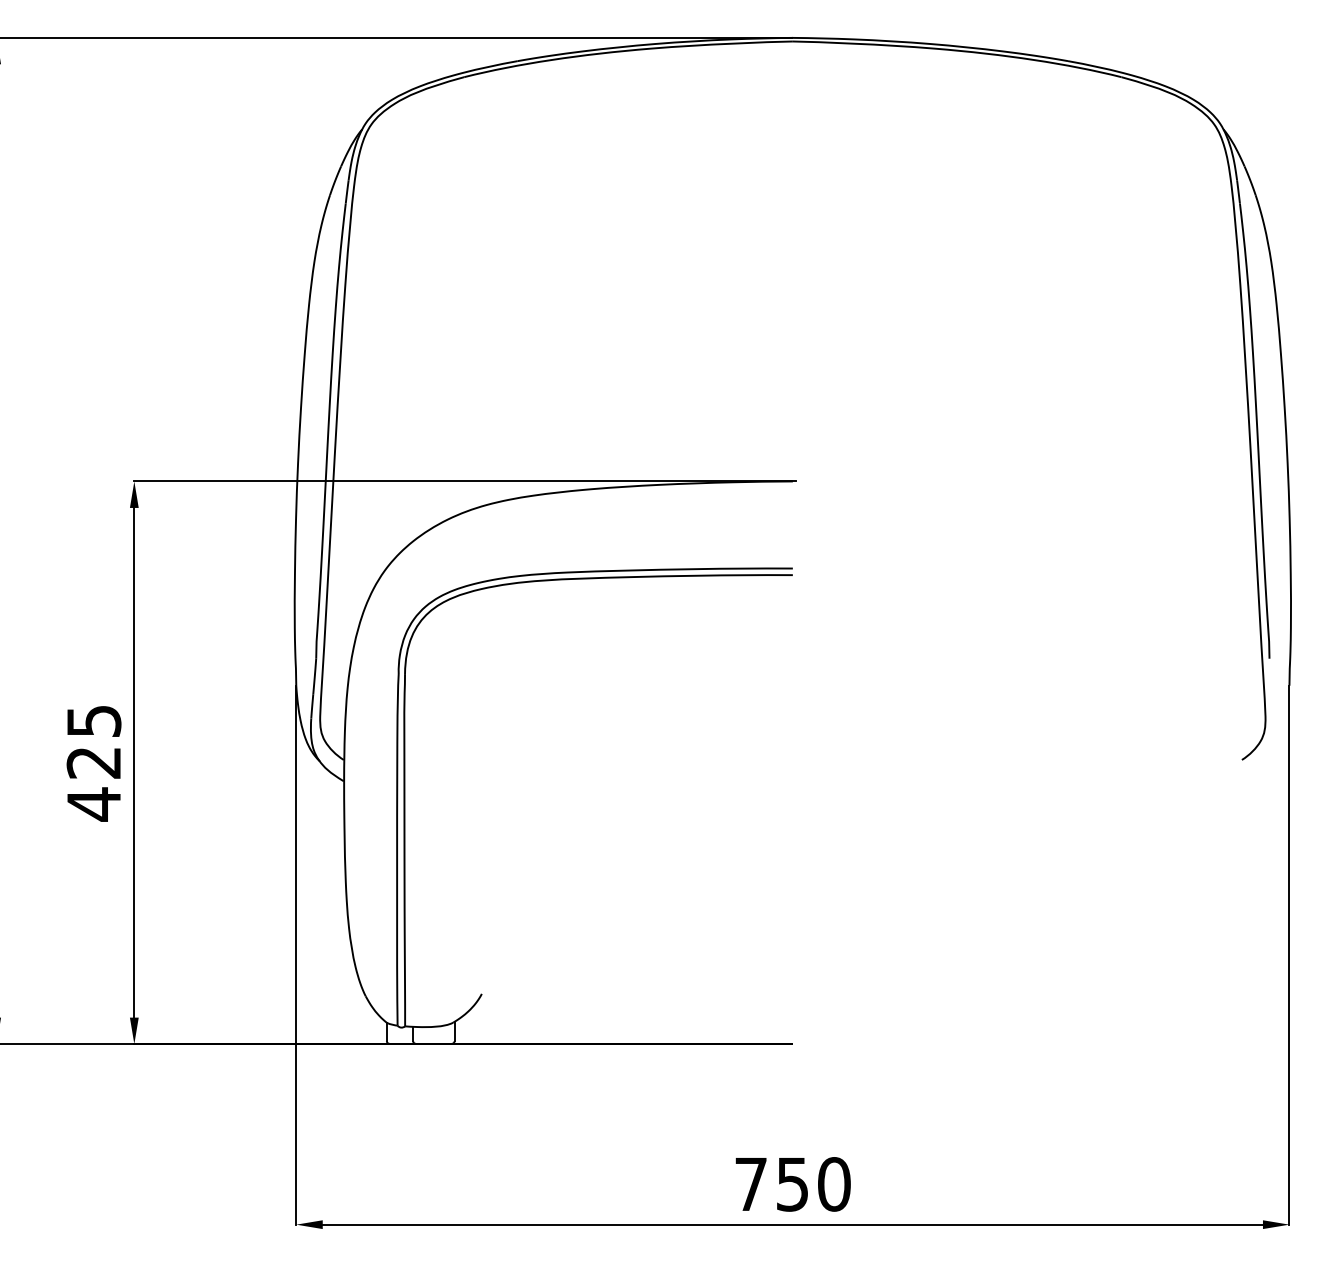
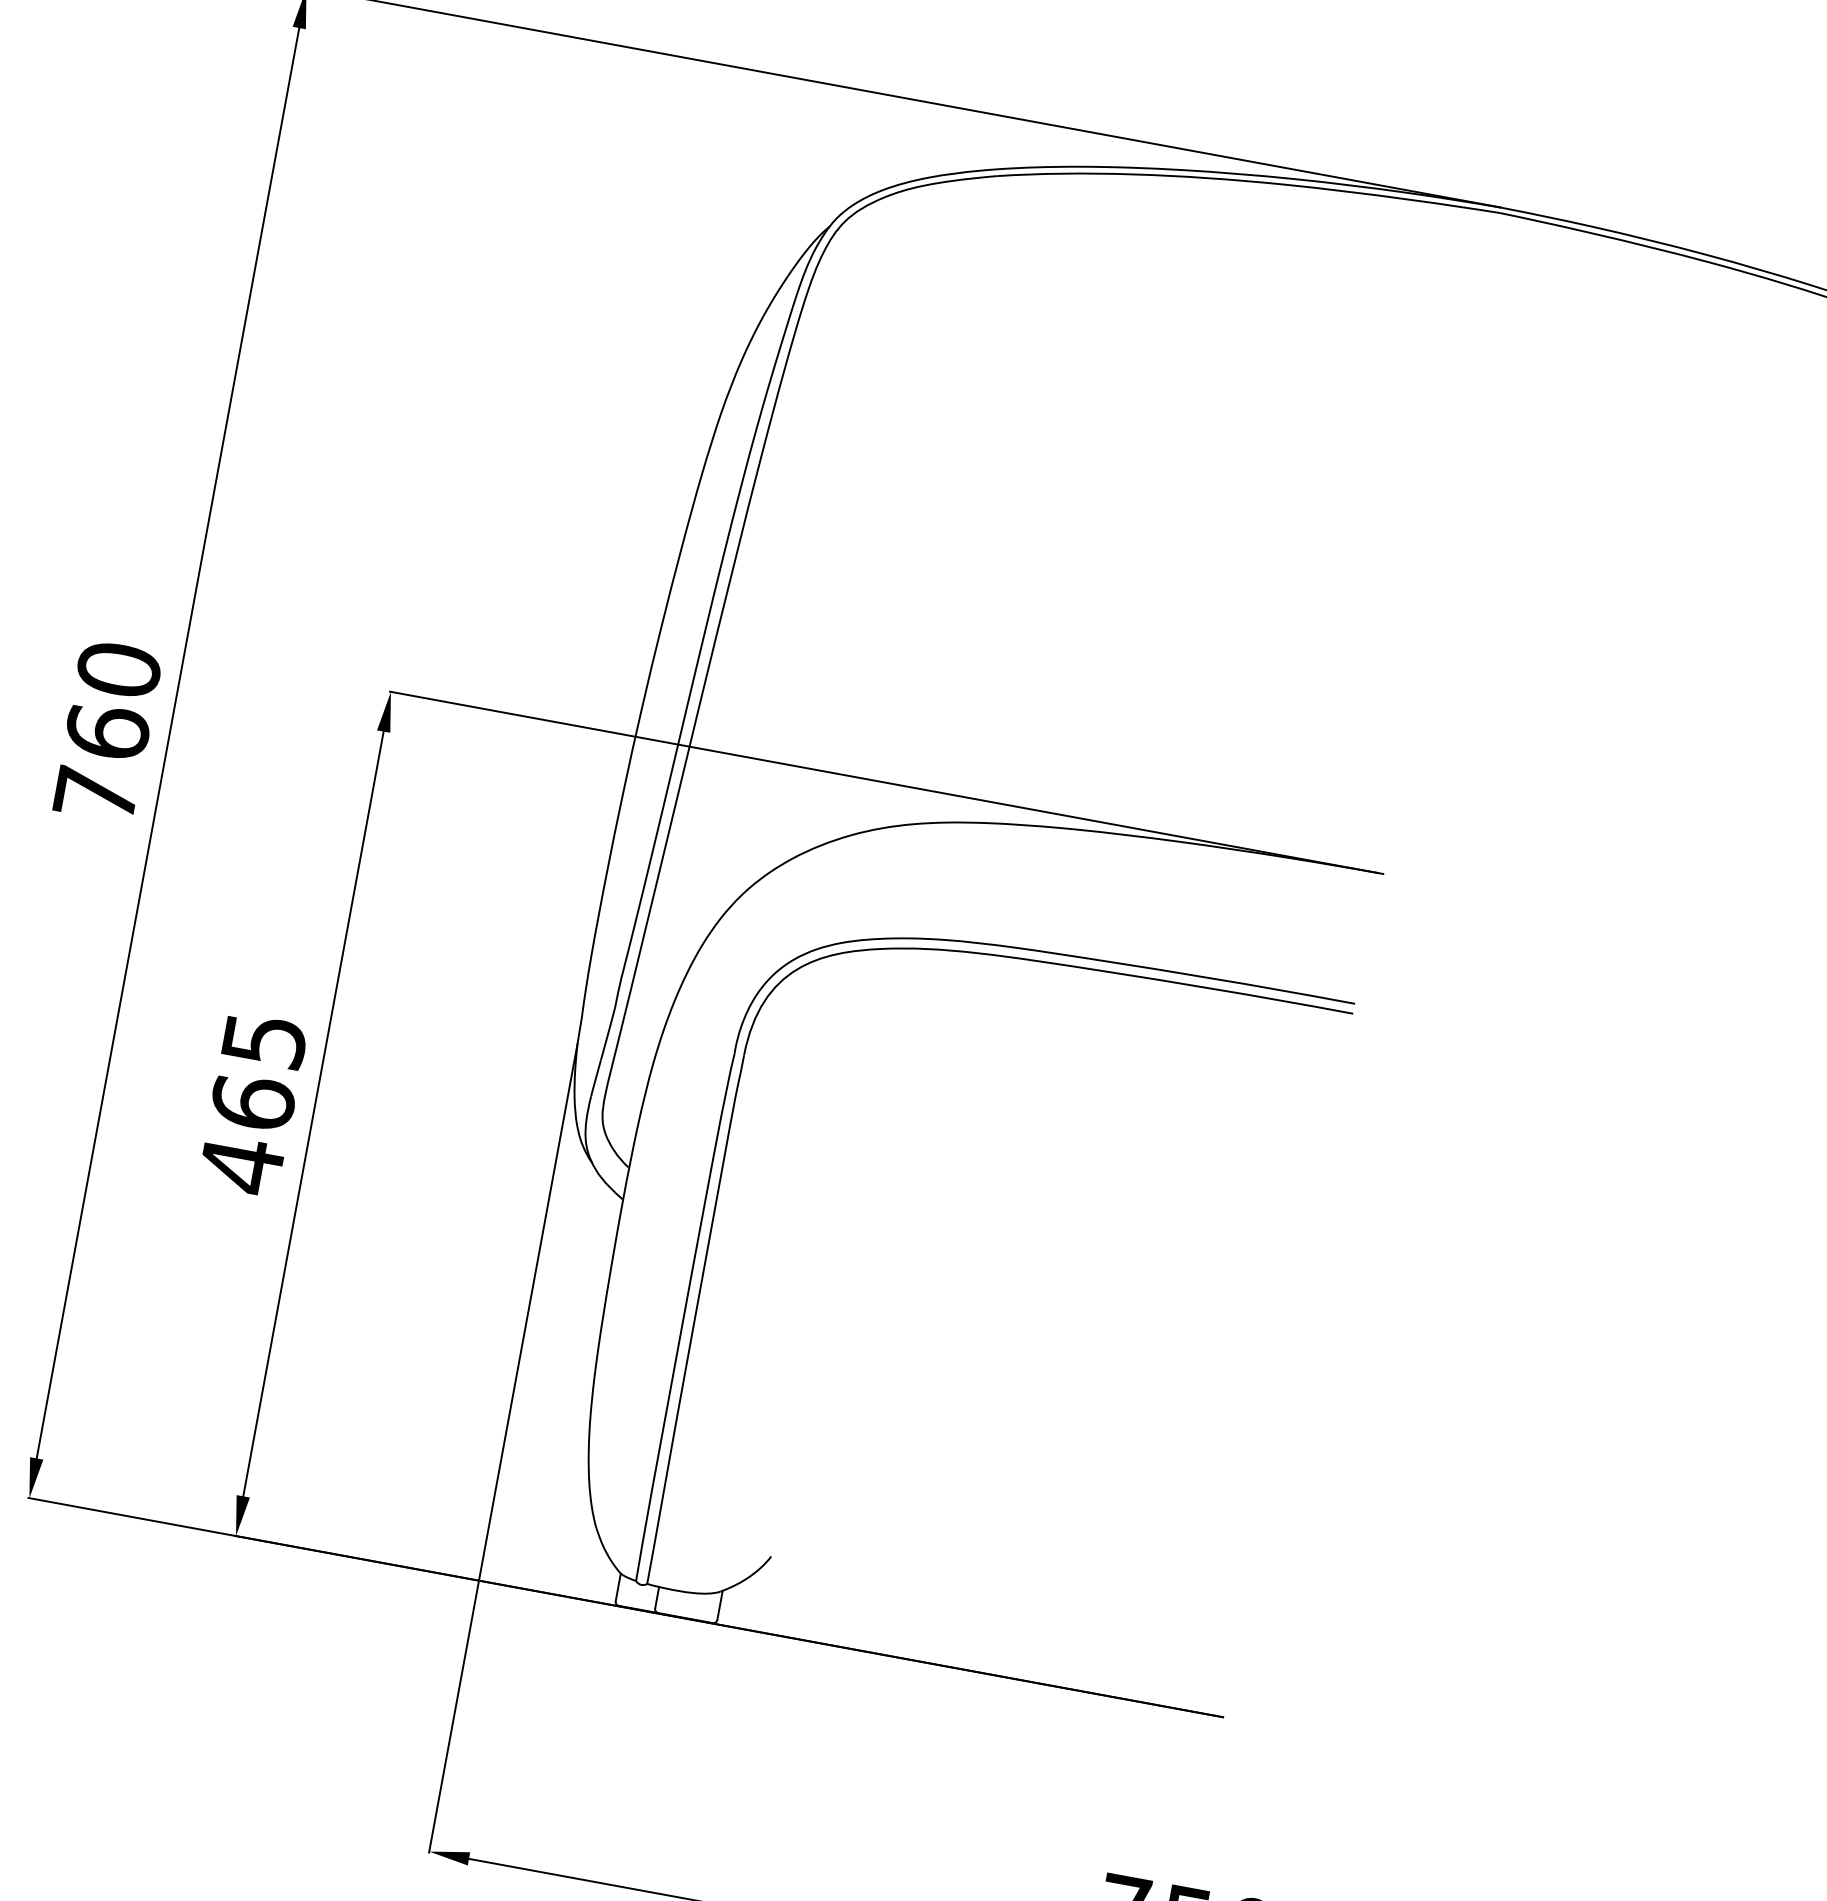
text: (93, 762) -> (252, 1102), 425 -> 465

